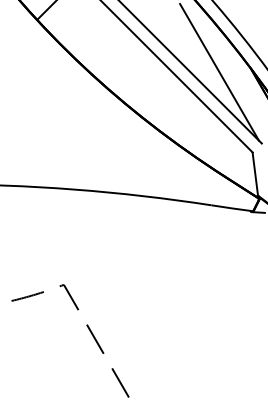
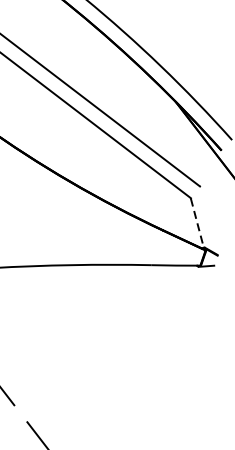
line: (219, 71) -> (140, 110), removed
line: (255, 174) -> (197, 223), solid -> dashed

